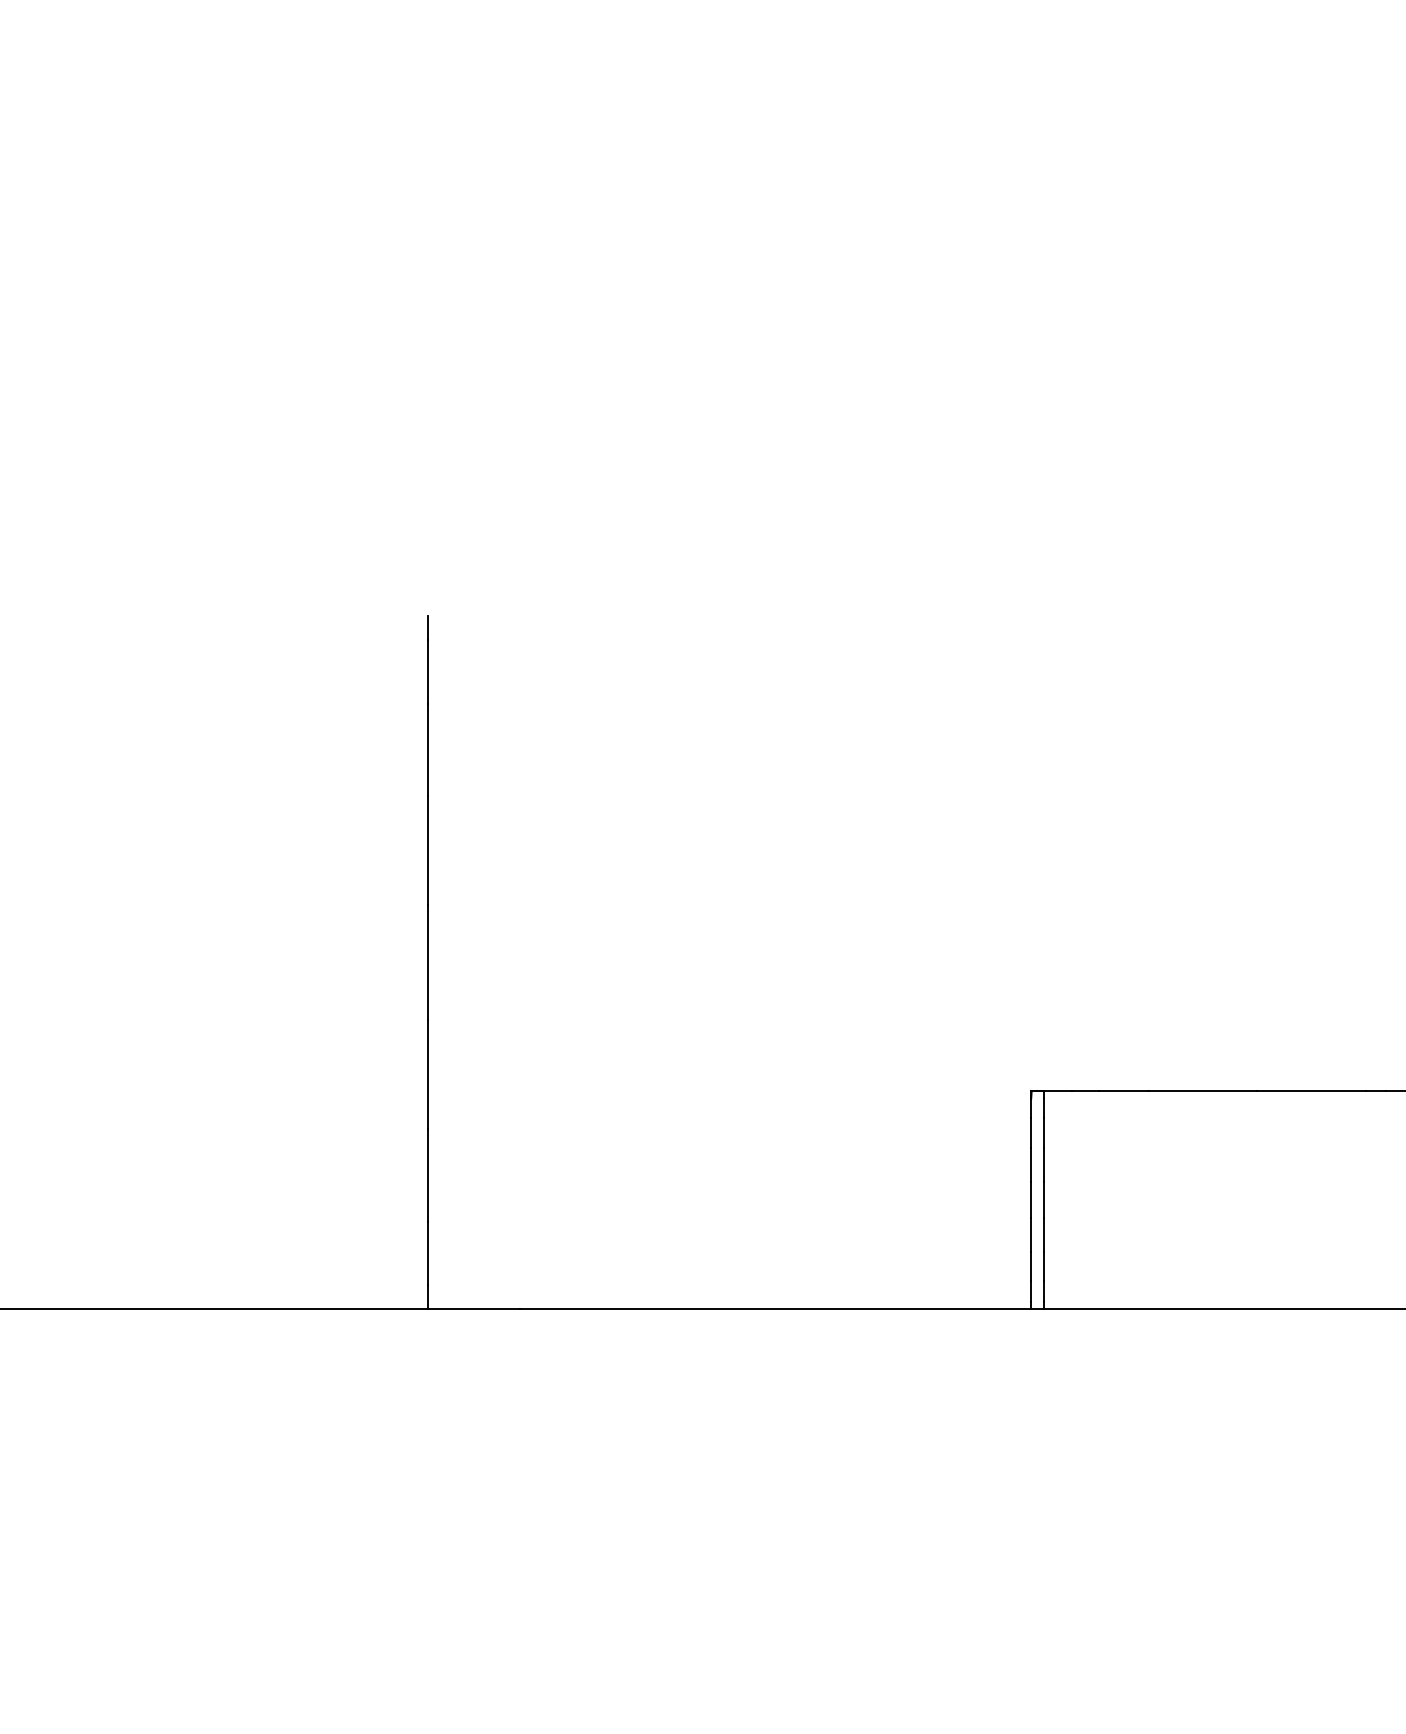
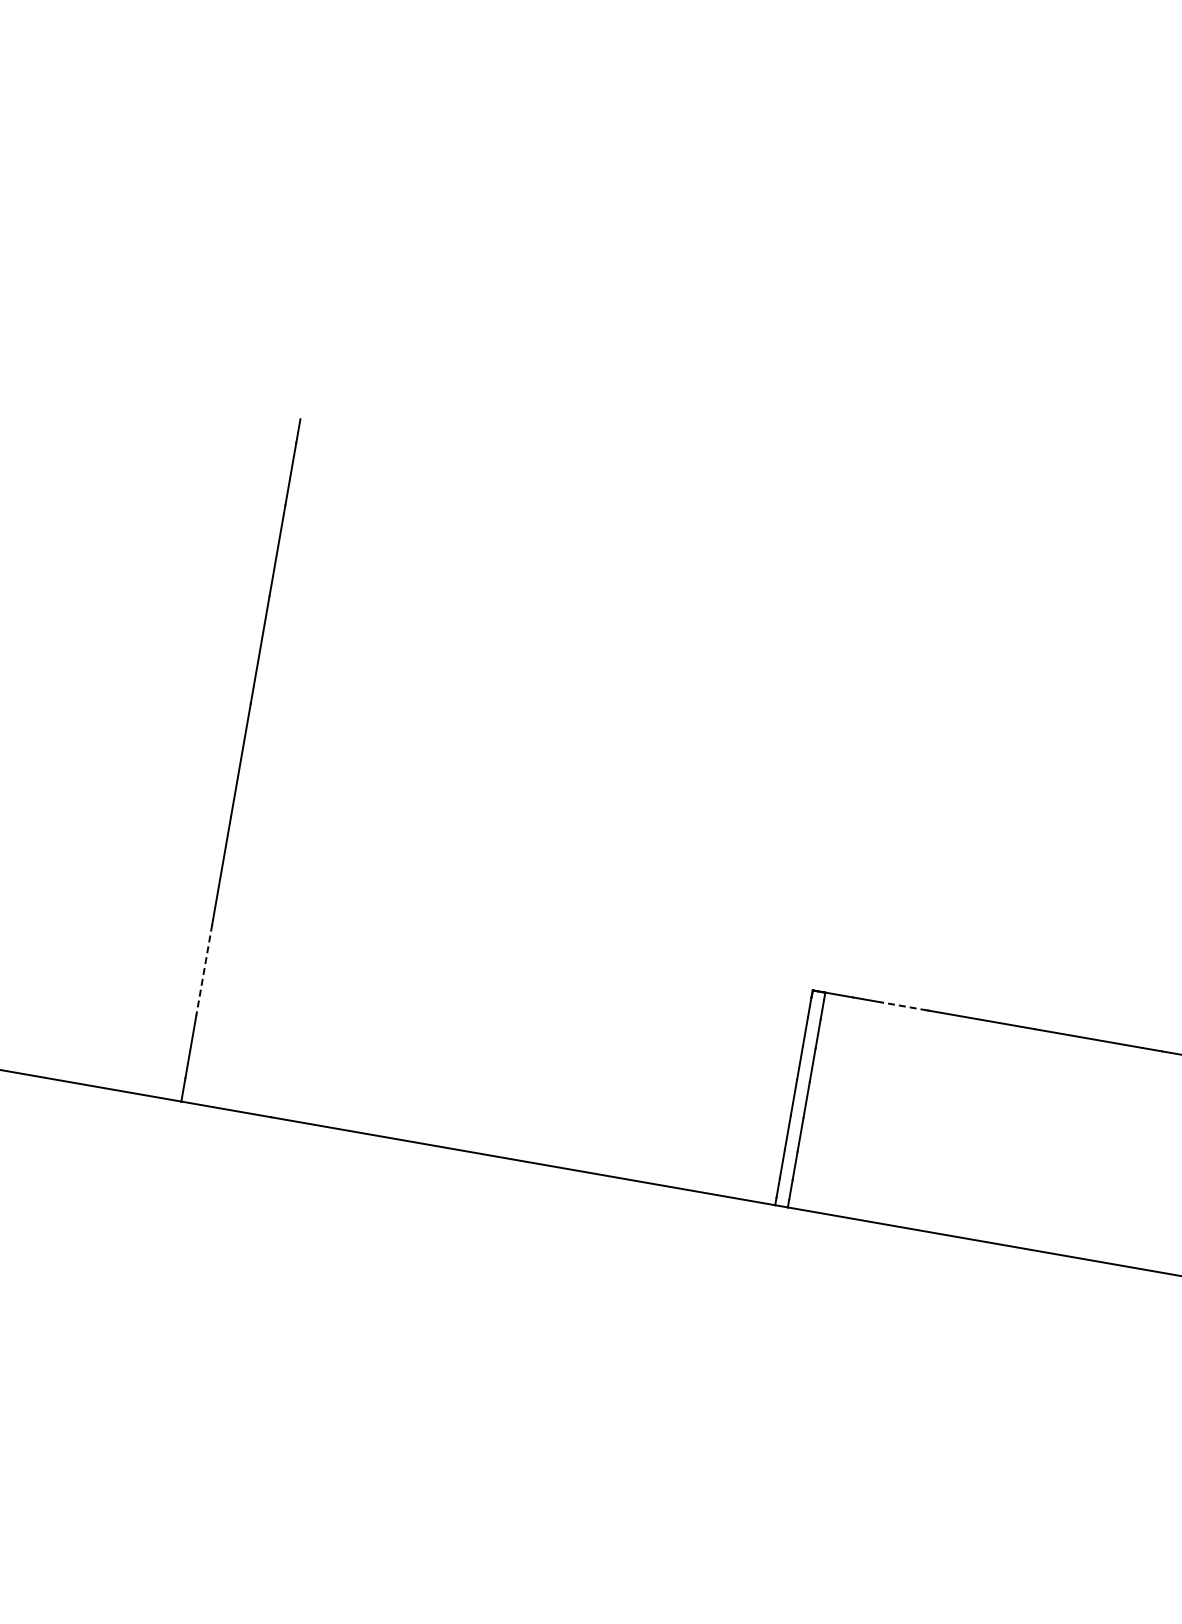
line: (1122, 1090) -> (902, 1005), solid -> dashed
line: (428, 1176) -> (204, 971), solid -> dashed

